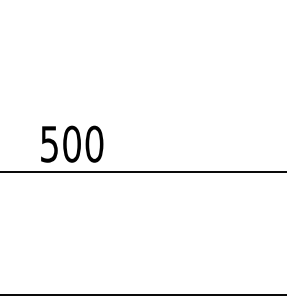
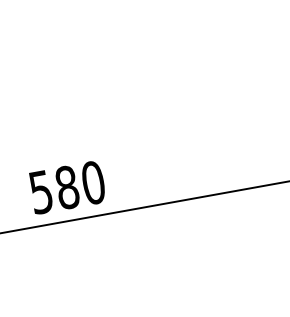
text: (71, 144) -> (66, 187), 500 -> 580

